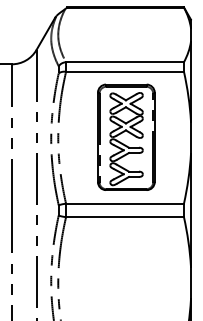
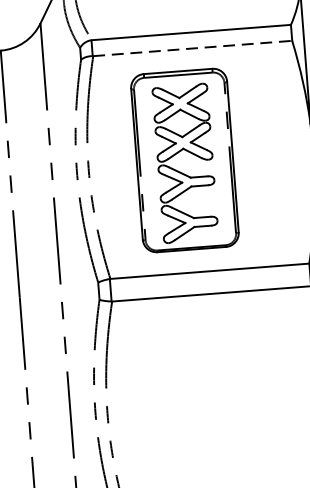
line: (125, 71) -> (193, 48), solid -> dashed
part: (126, 136) -> (185, 159), moved

